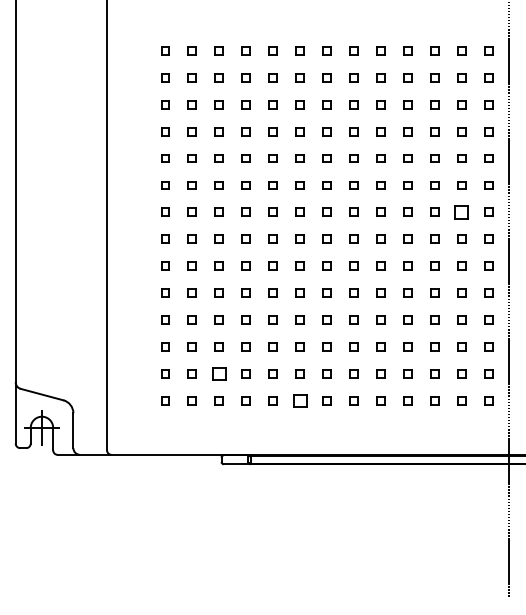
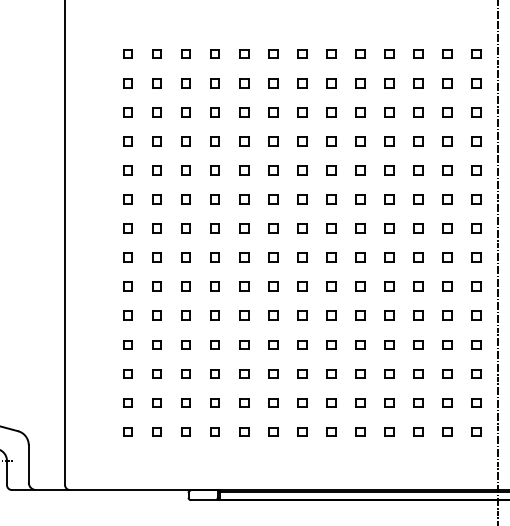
part: (461, 211) -> (447, 227), size x0.62
part: (218, 373) -> (185, 402), size x0.62
part: (299, 400) -> (272, 431), size x0.62

